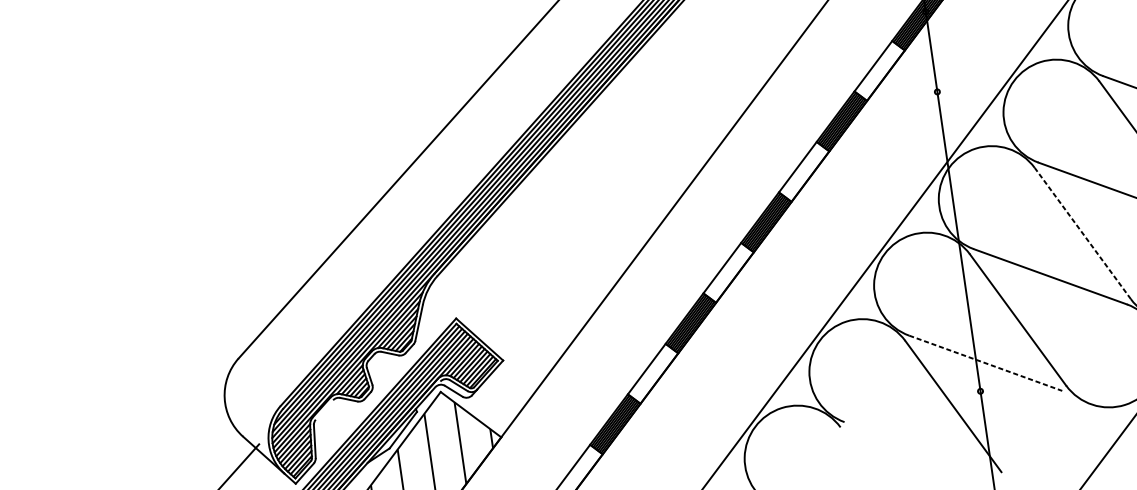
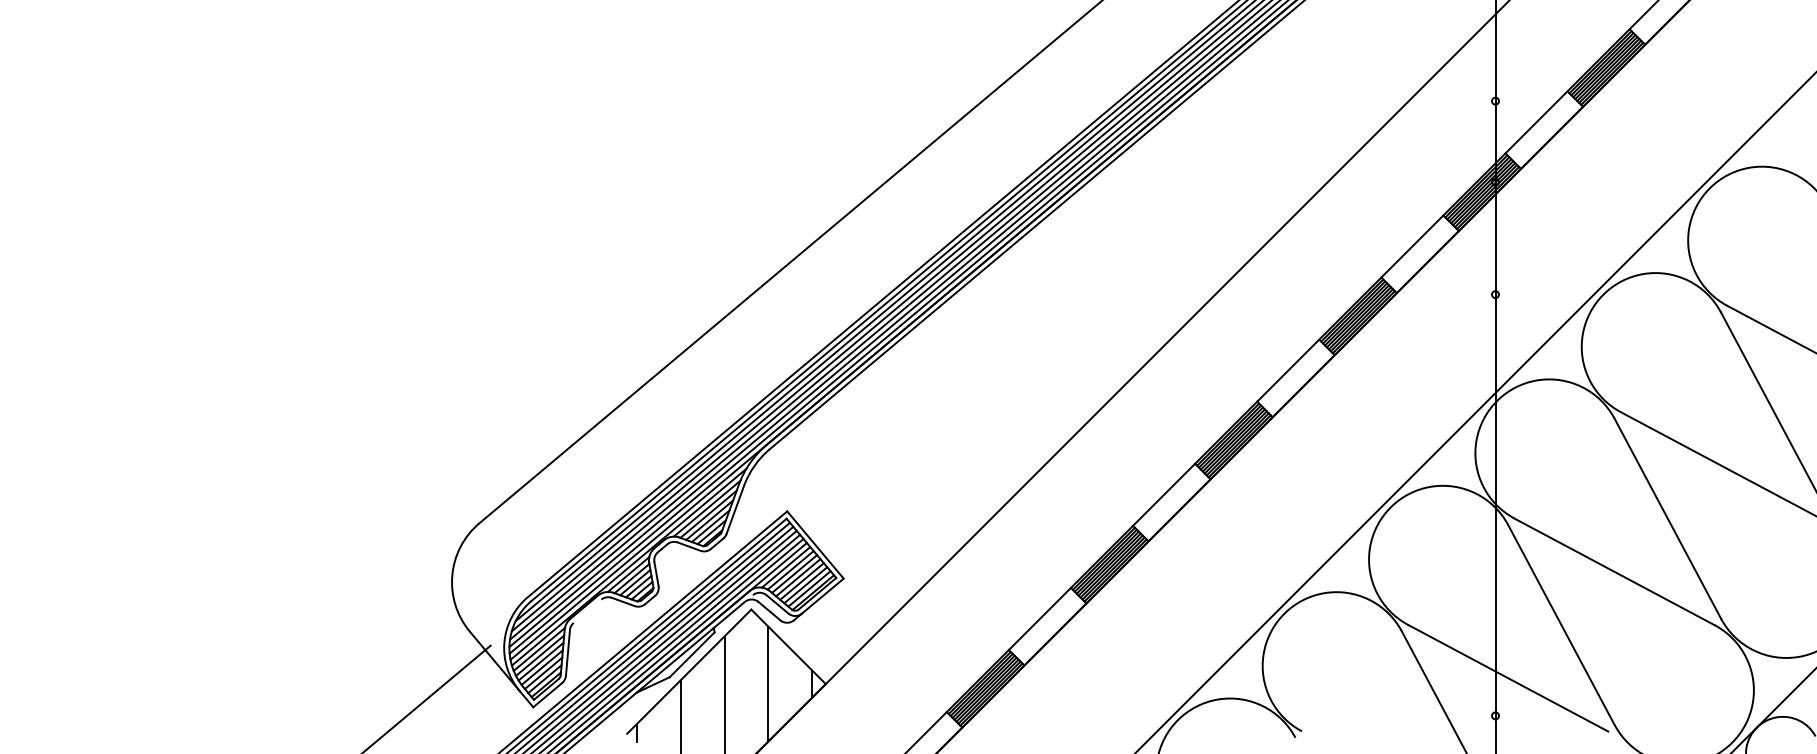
line: (1082, 233) -> (1667, 518), dashed -> solid
line: (985, 363) -> (1508, 678), dashed -> solid

